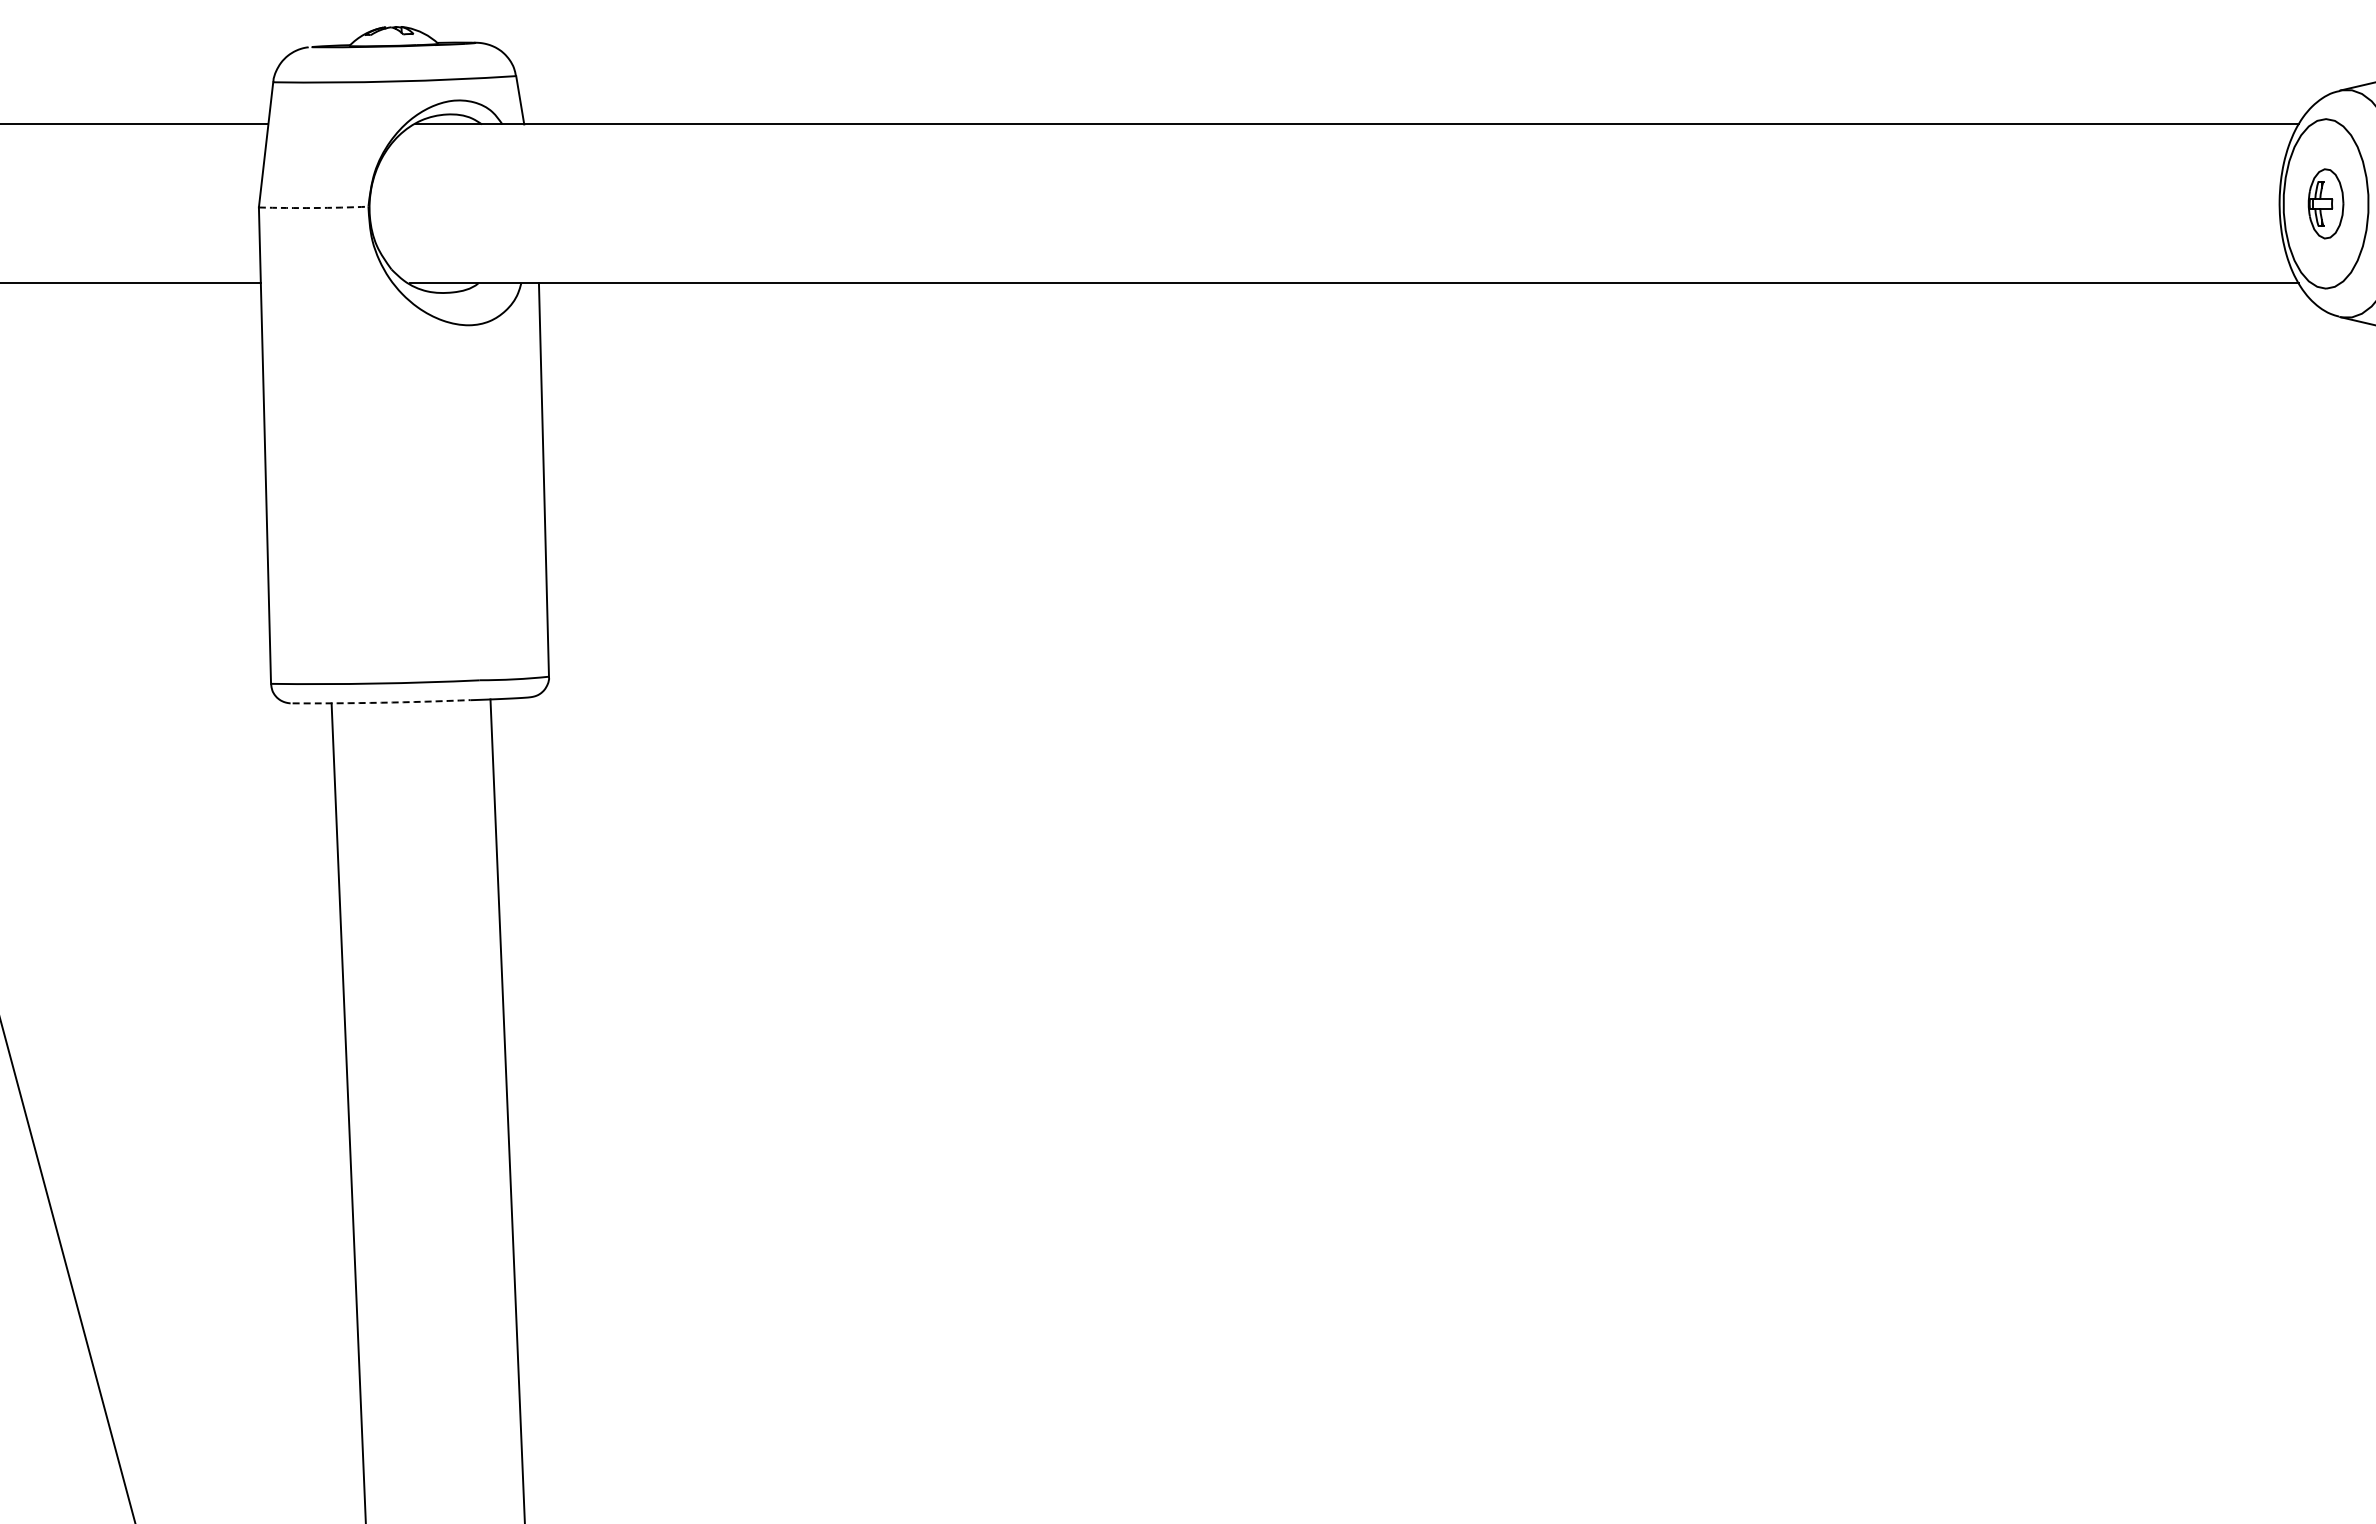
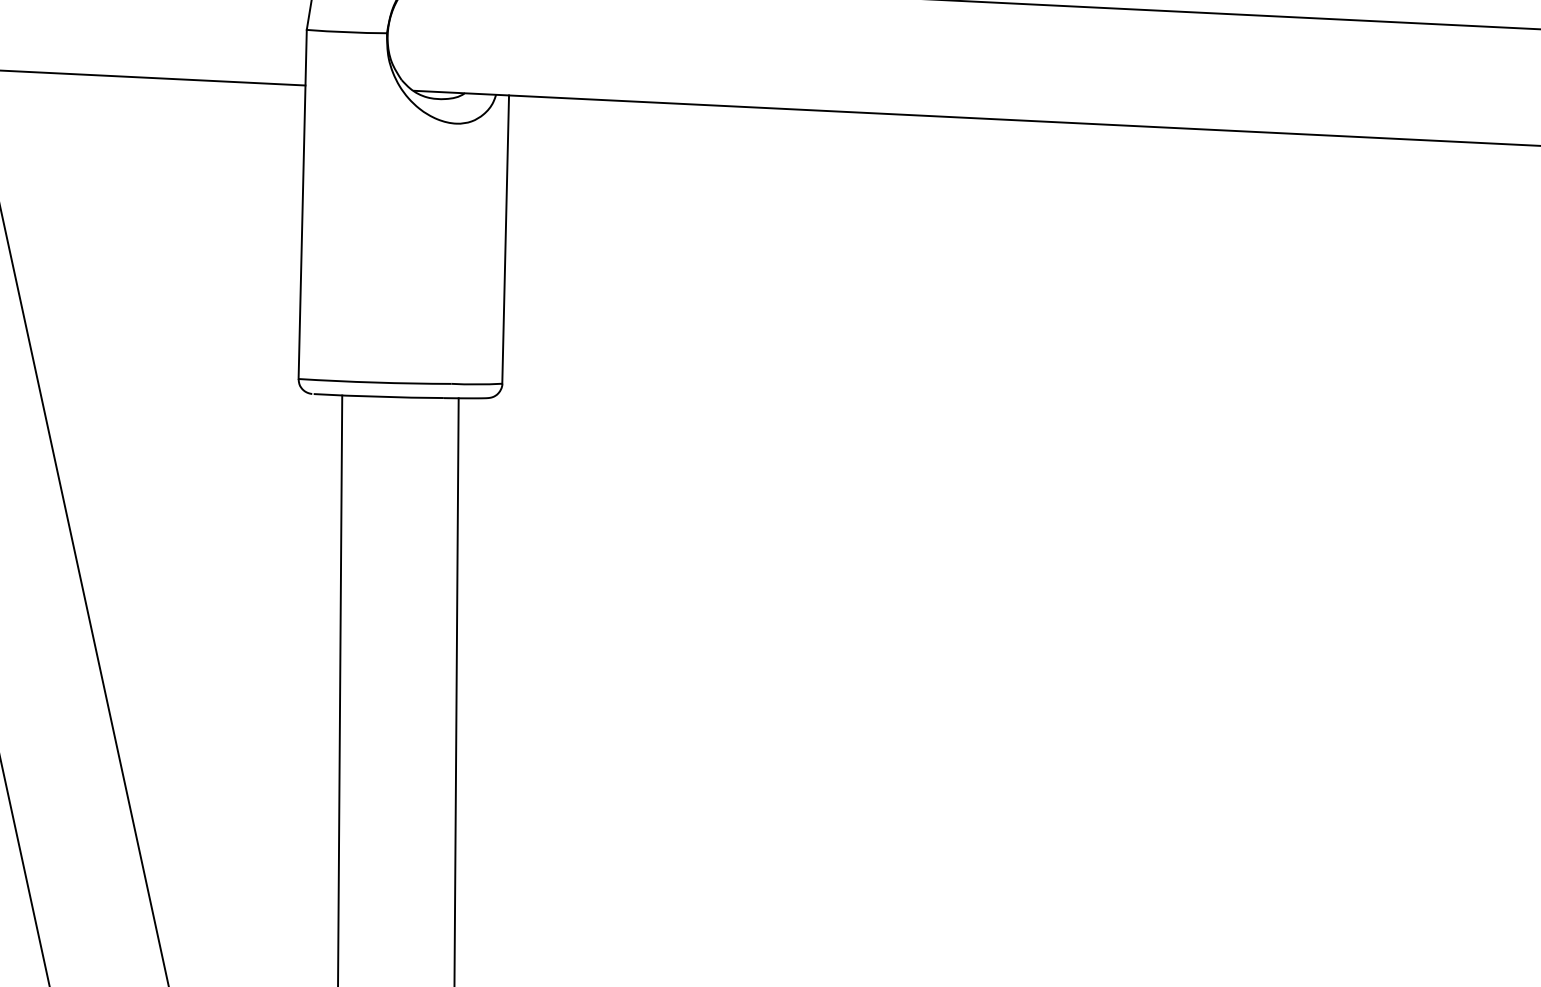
arc: (313, 208) -> (346, 32), dashed -> solid
arc: (381, 702) -> (378, 396), dashed -> solid

